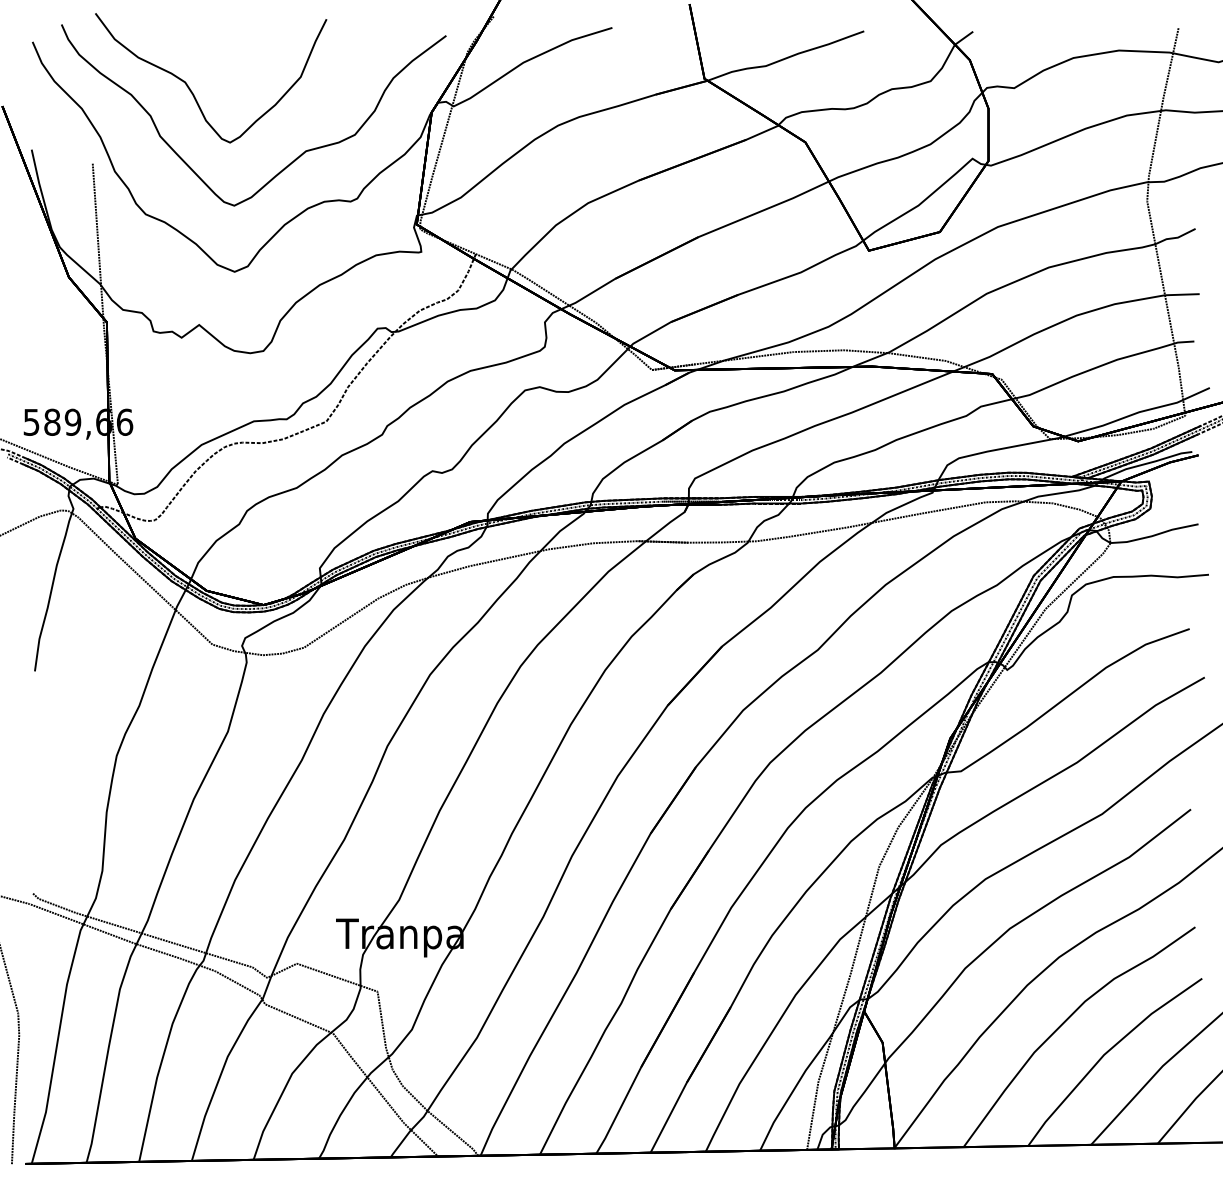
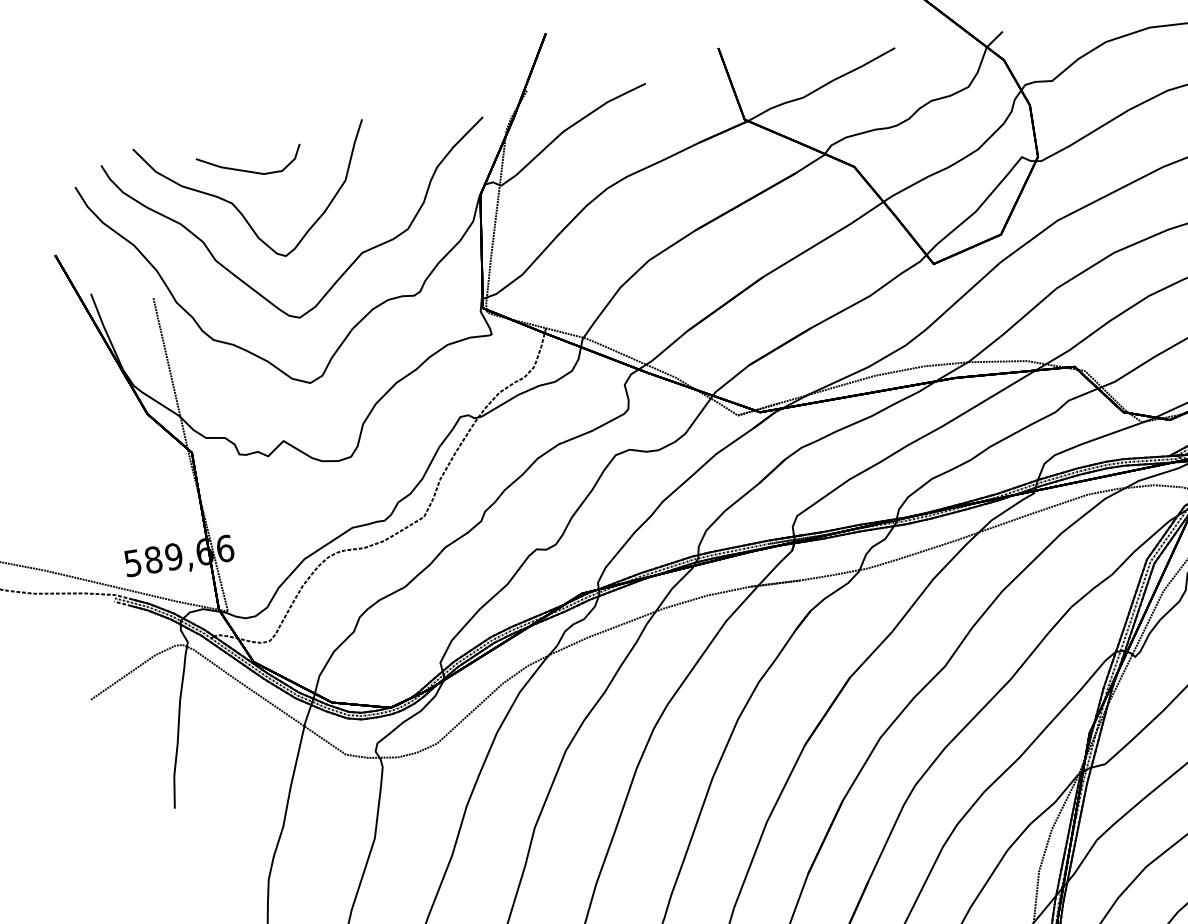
part: (207, 52) -> (249, 170), added

